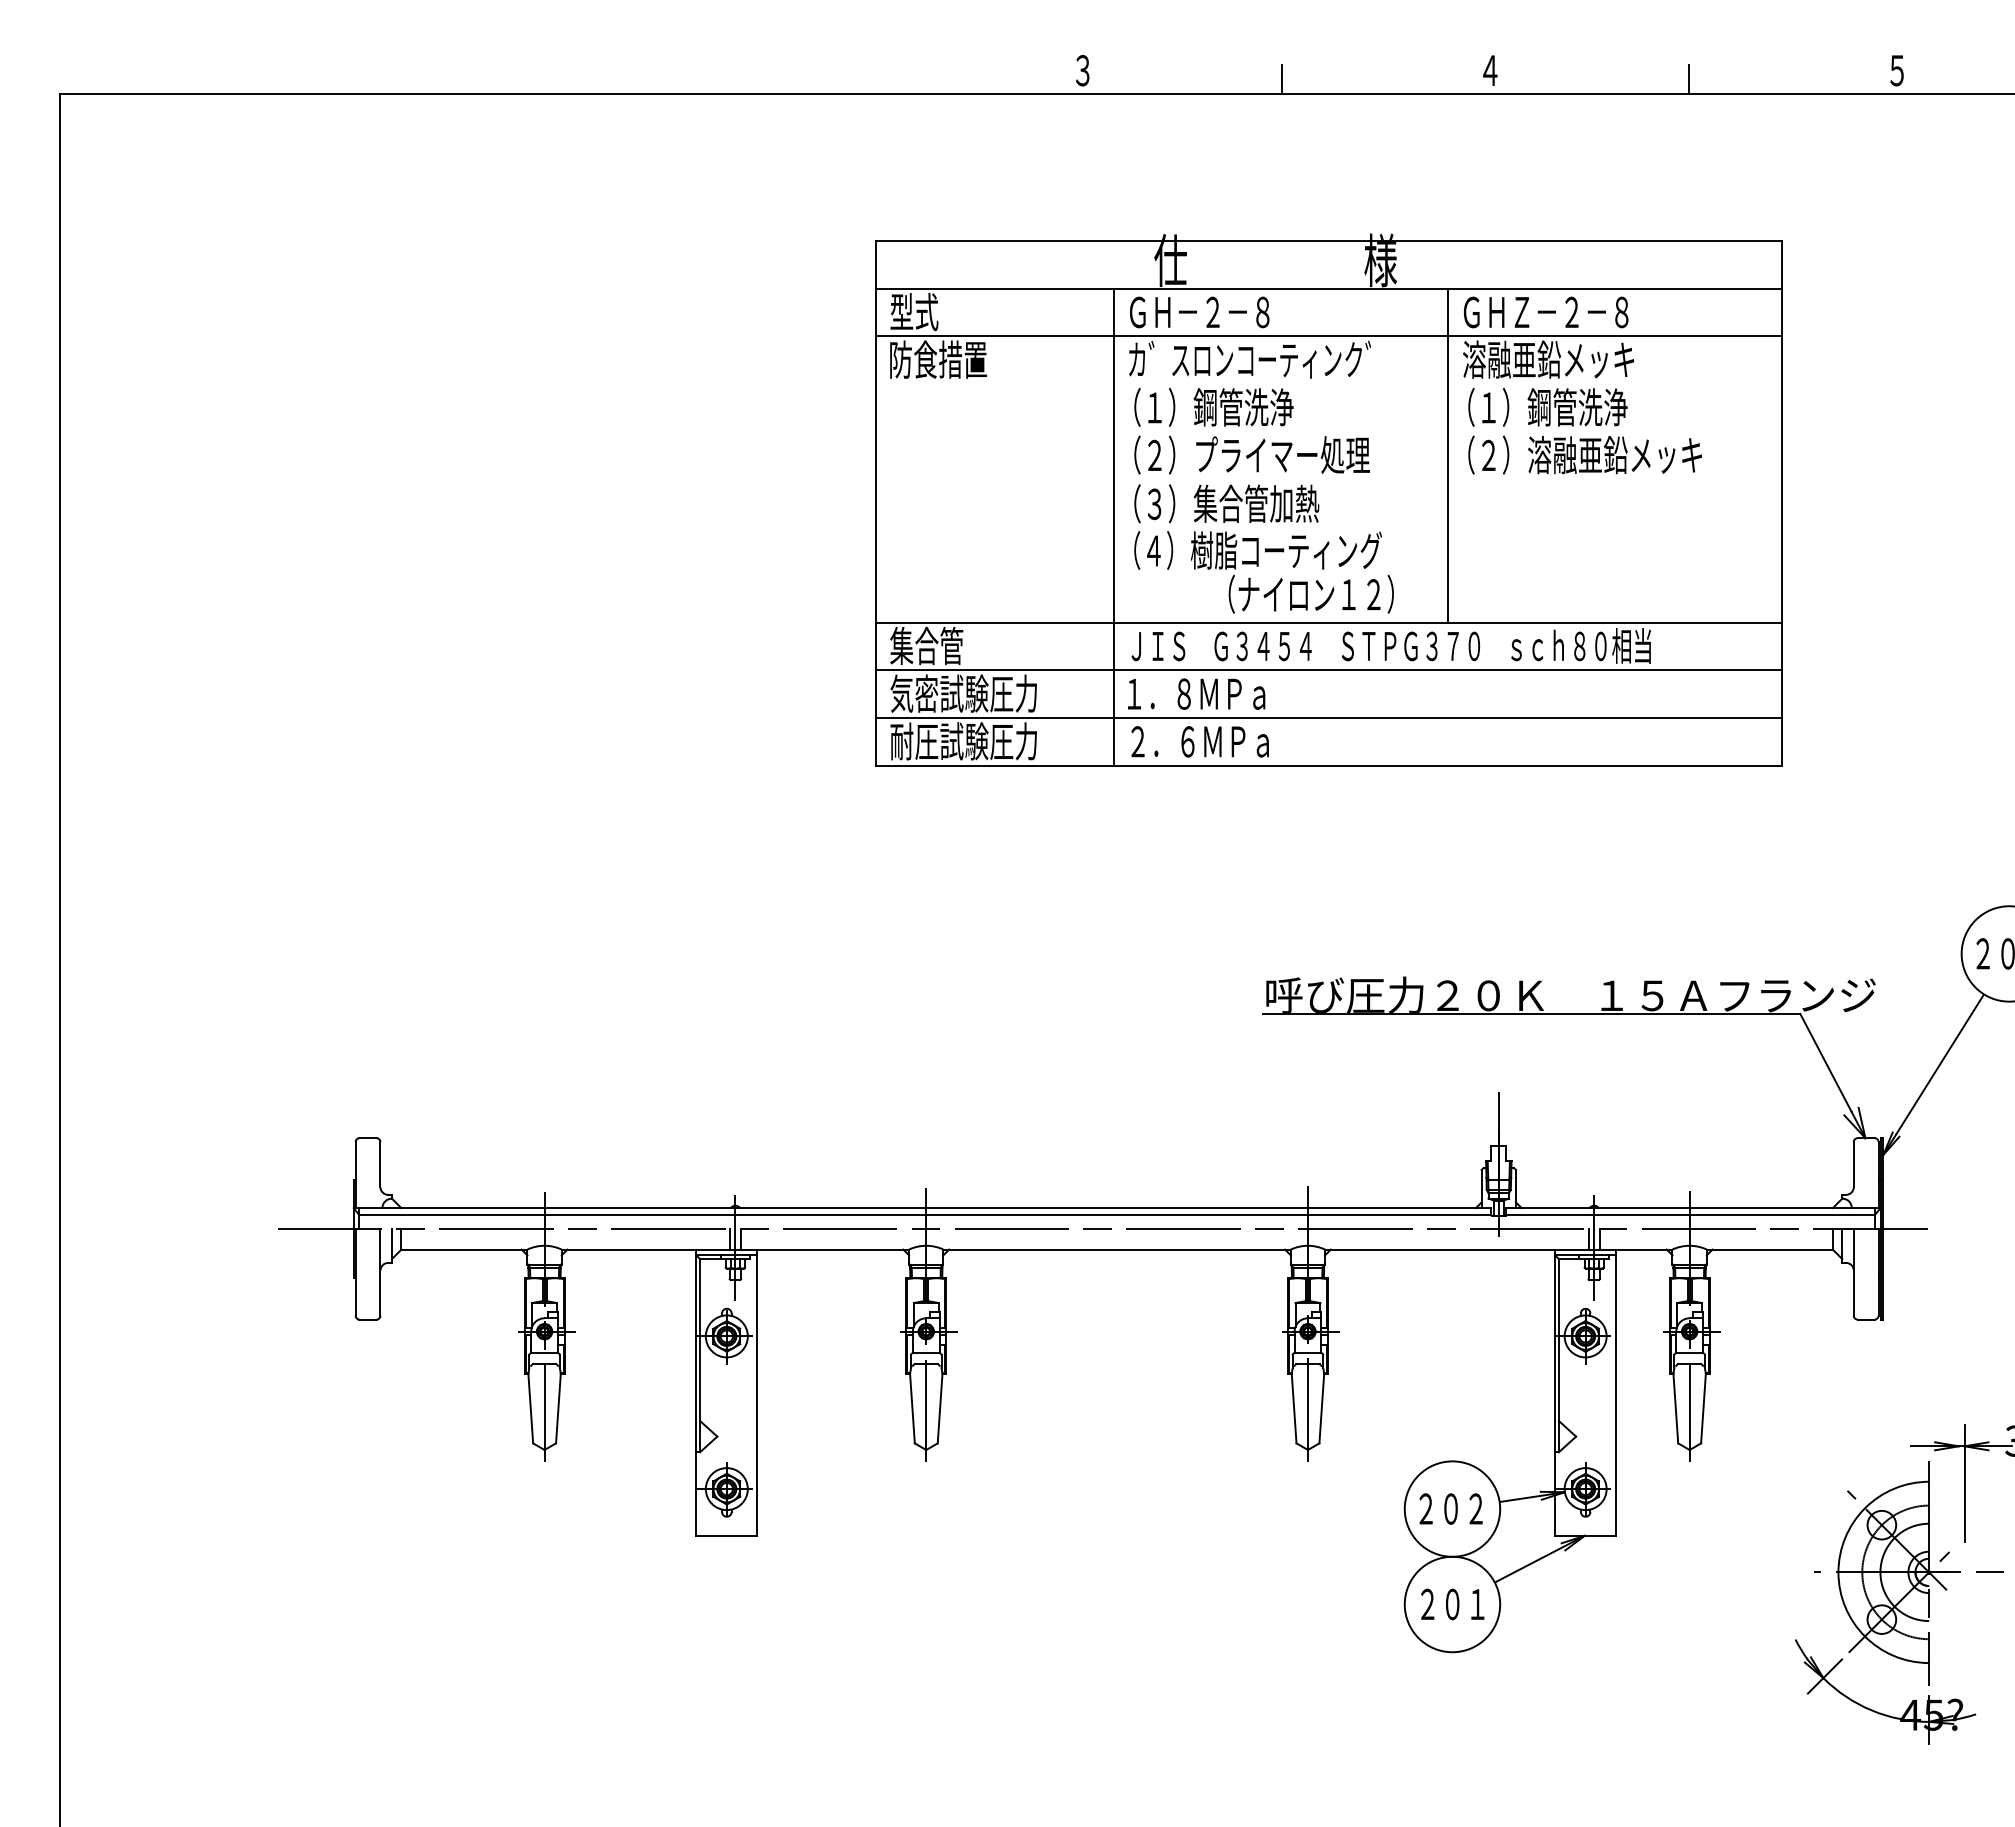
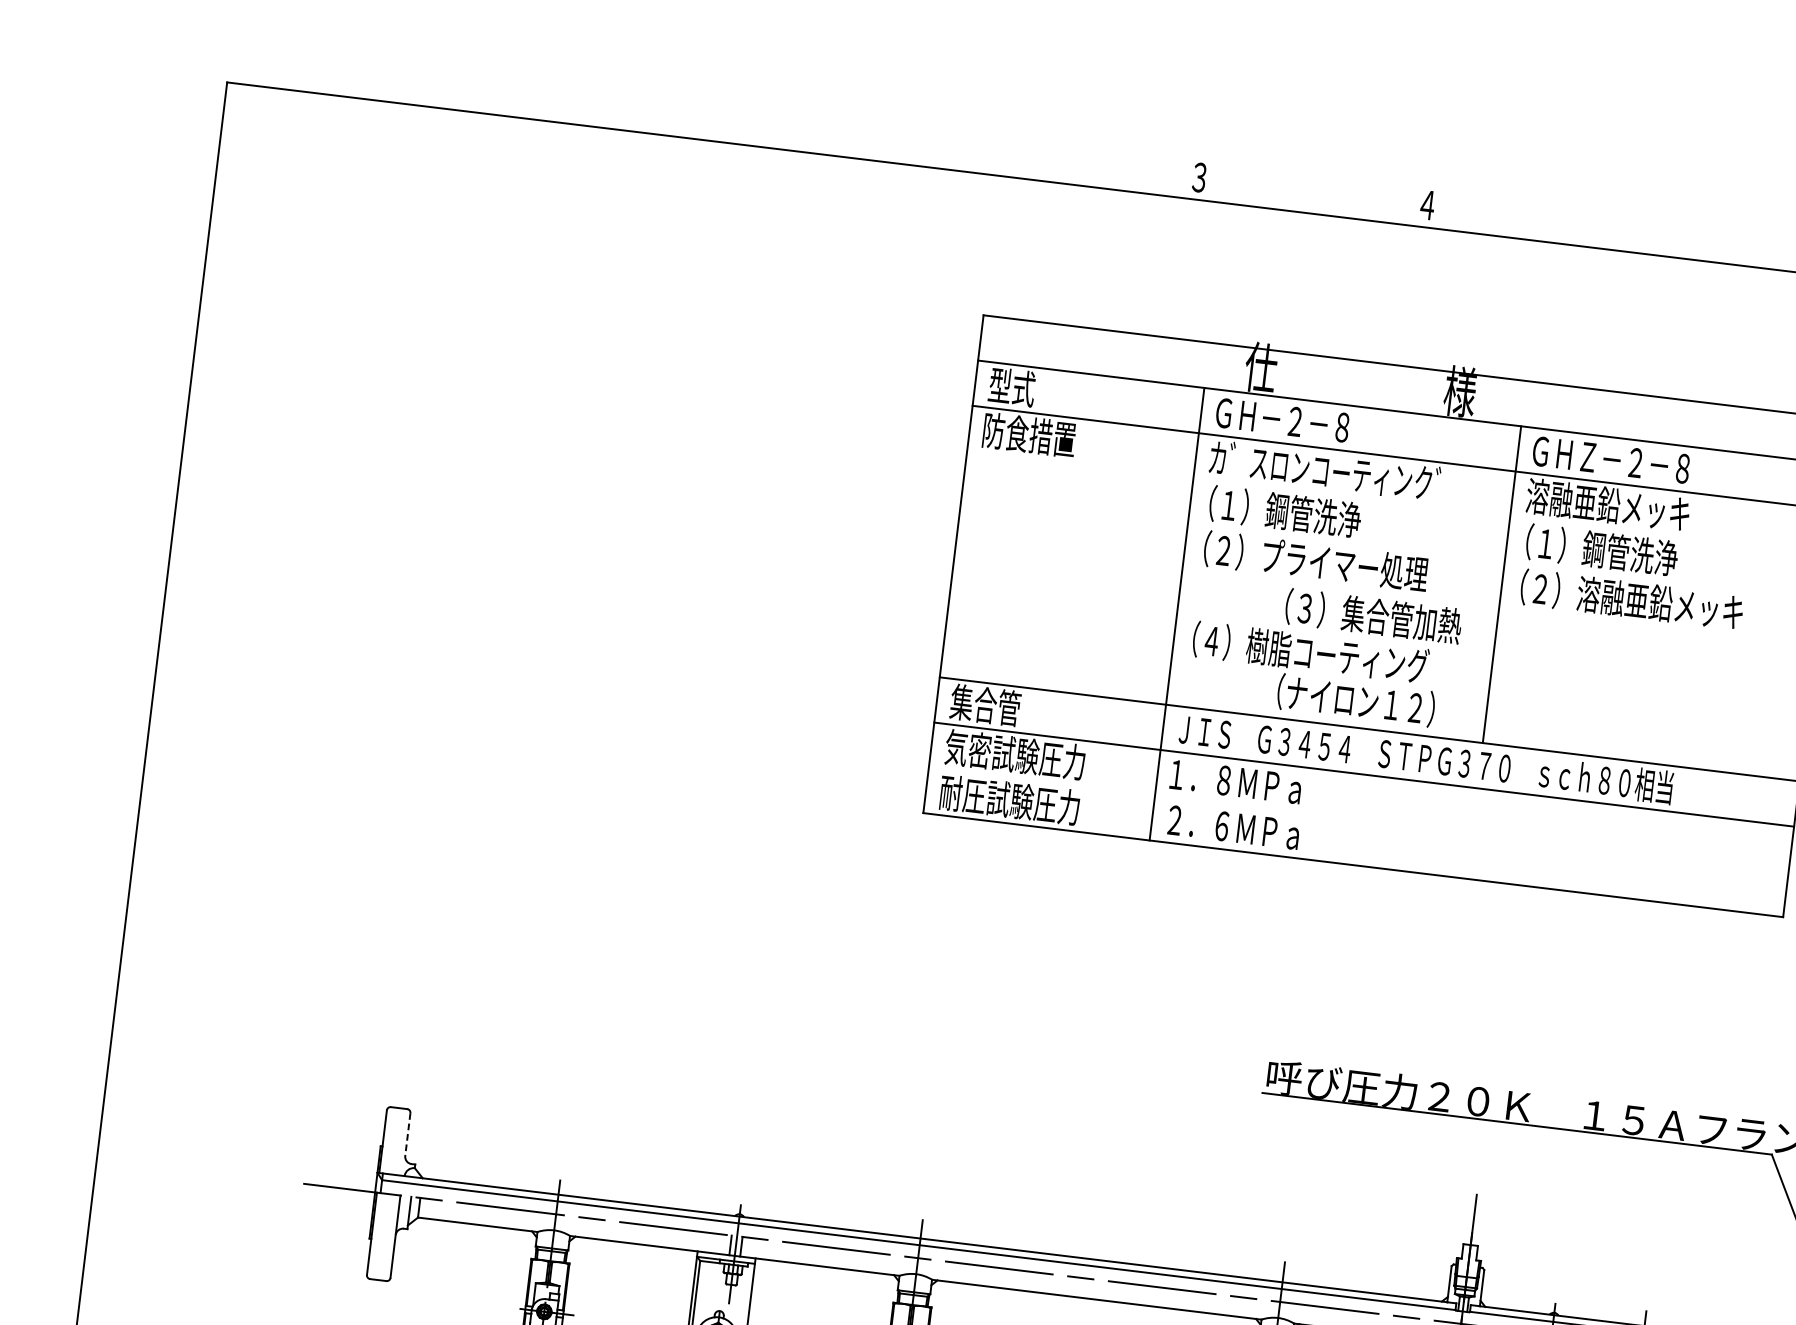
text: (1490, 70) -> (1427, 205), moved
line: (1281, 79) -> (1387, 208), removed
line: (1688, 79) -> (1773, 255), removed
text: (1226, 503) -> (1373, 616), moved
line: (1328, 718) -> (1358, 820), removed
line: (380, 1164) -> (407, 1134), solid -> dashed

